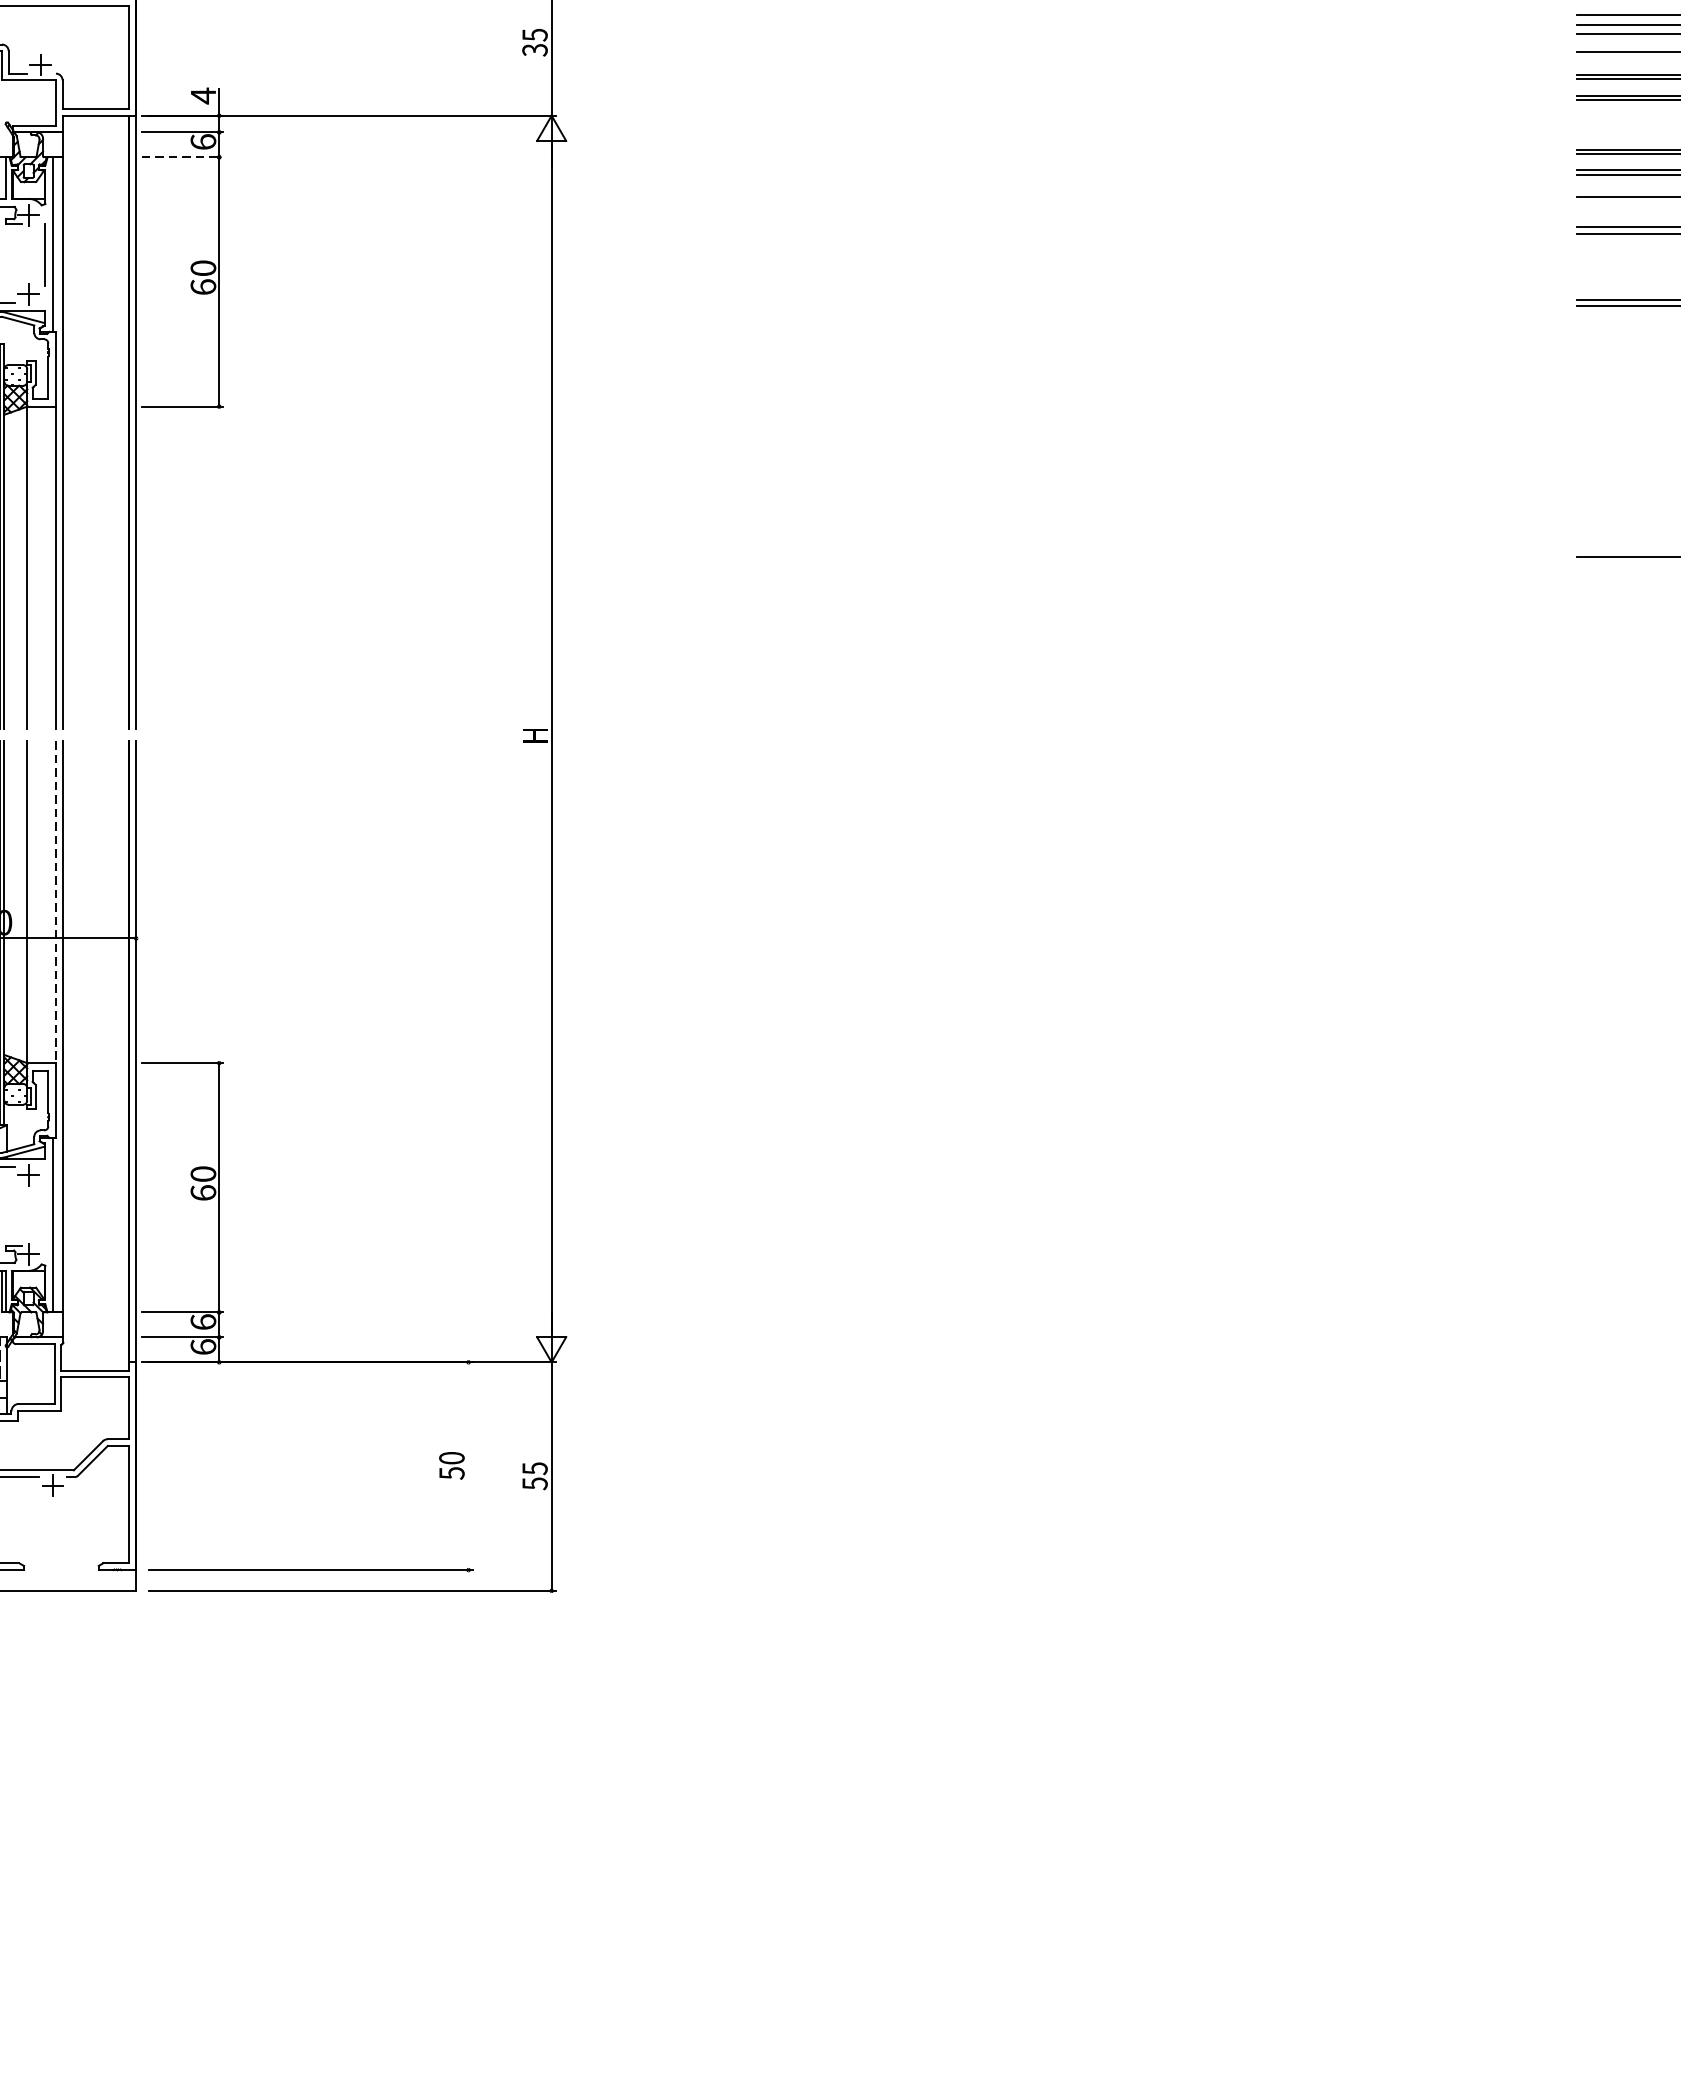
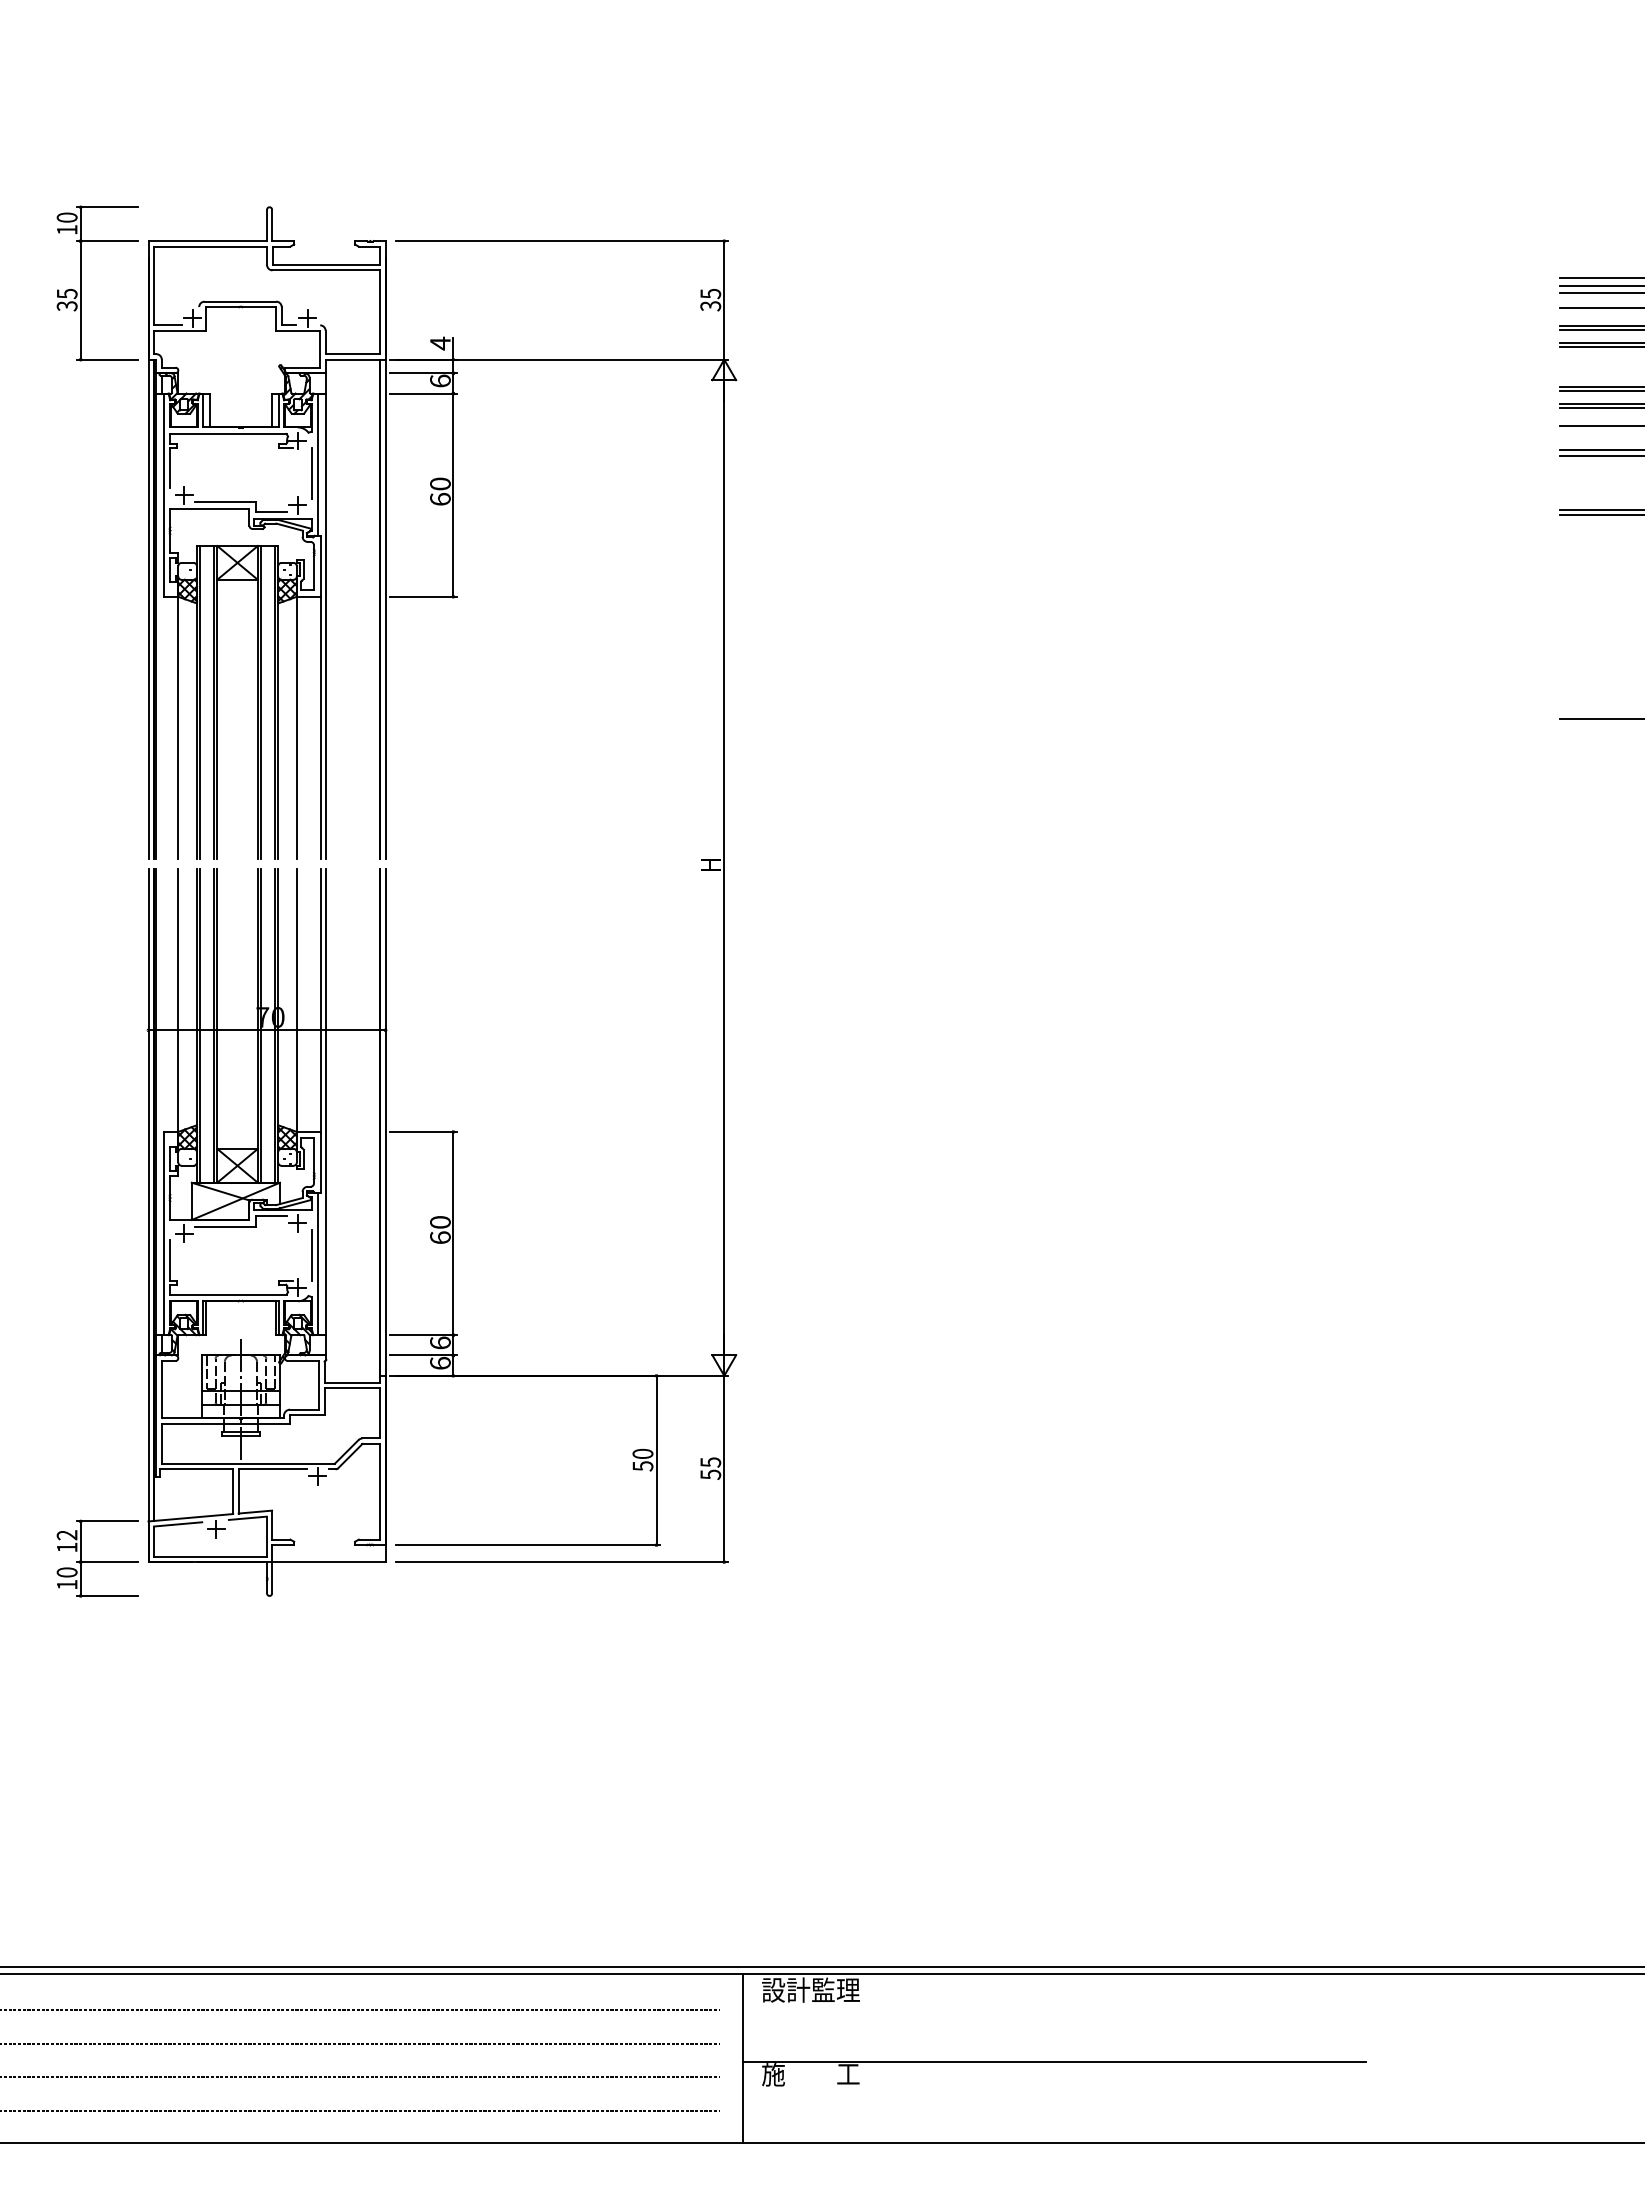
line: (182, 157) -> (423, 393), dashed -> solid
line: (56, 903) -> (320, 1001), dashed -> solid
line: (45, 1214) -> (311, 1255), added
line: (468, 1466) -> (656, 1460), added

